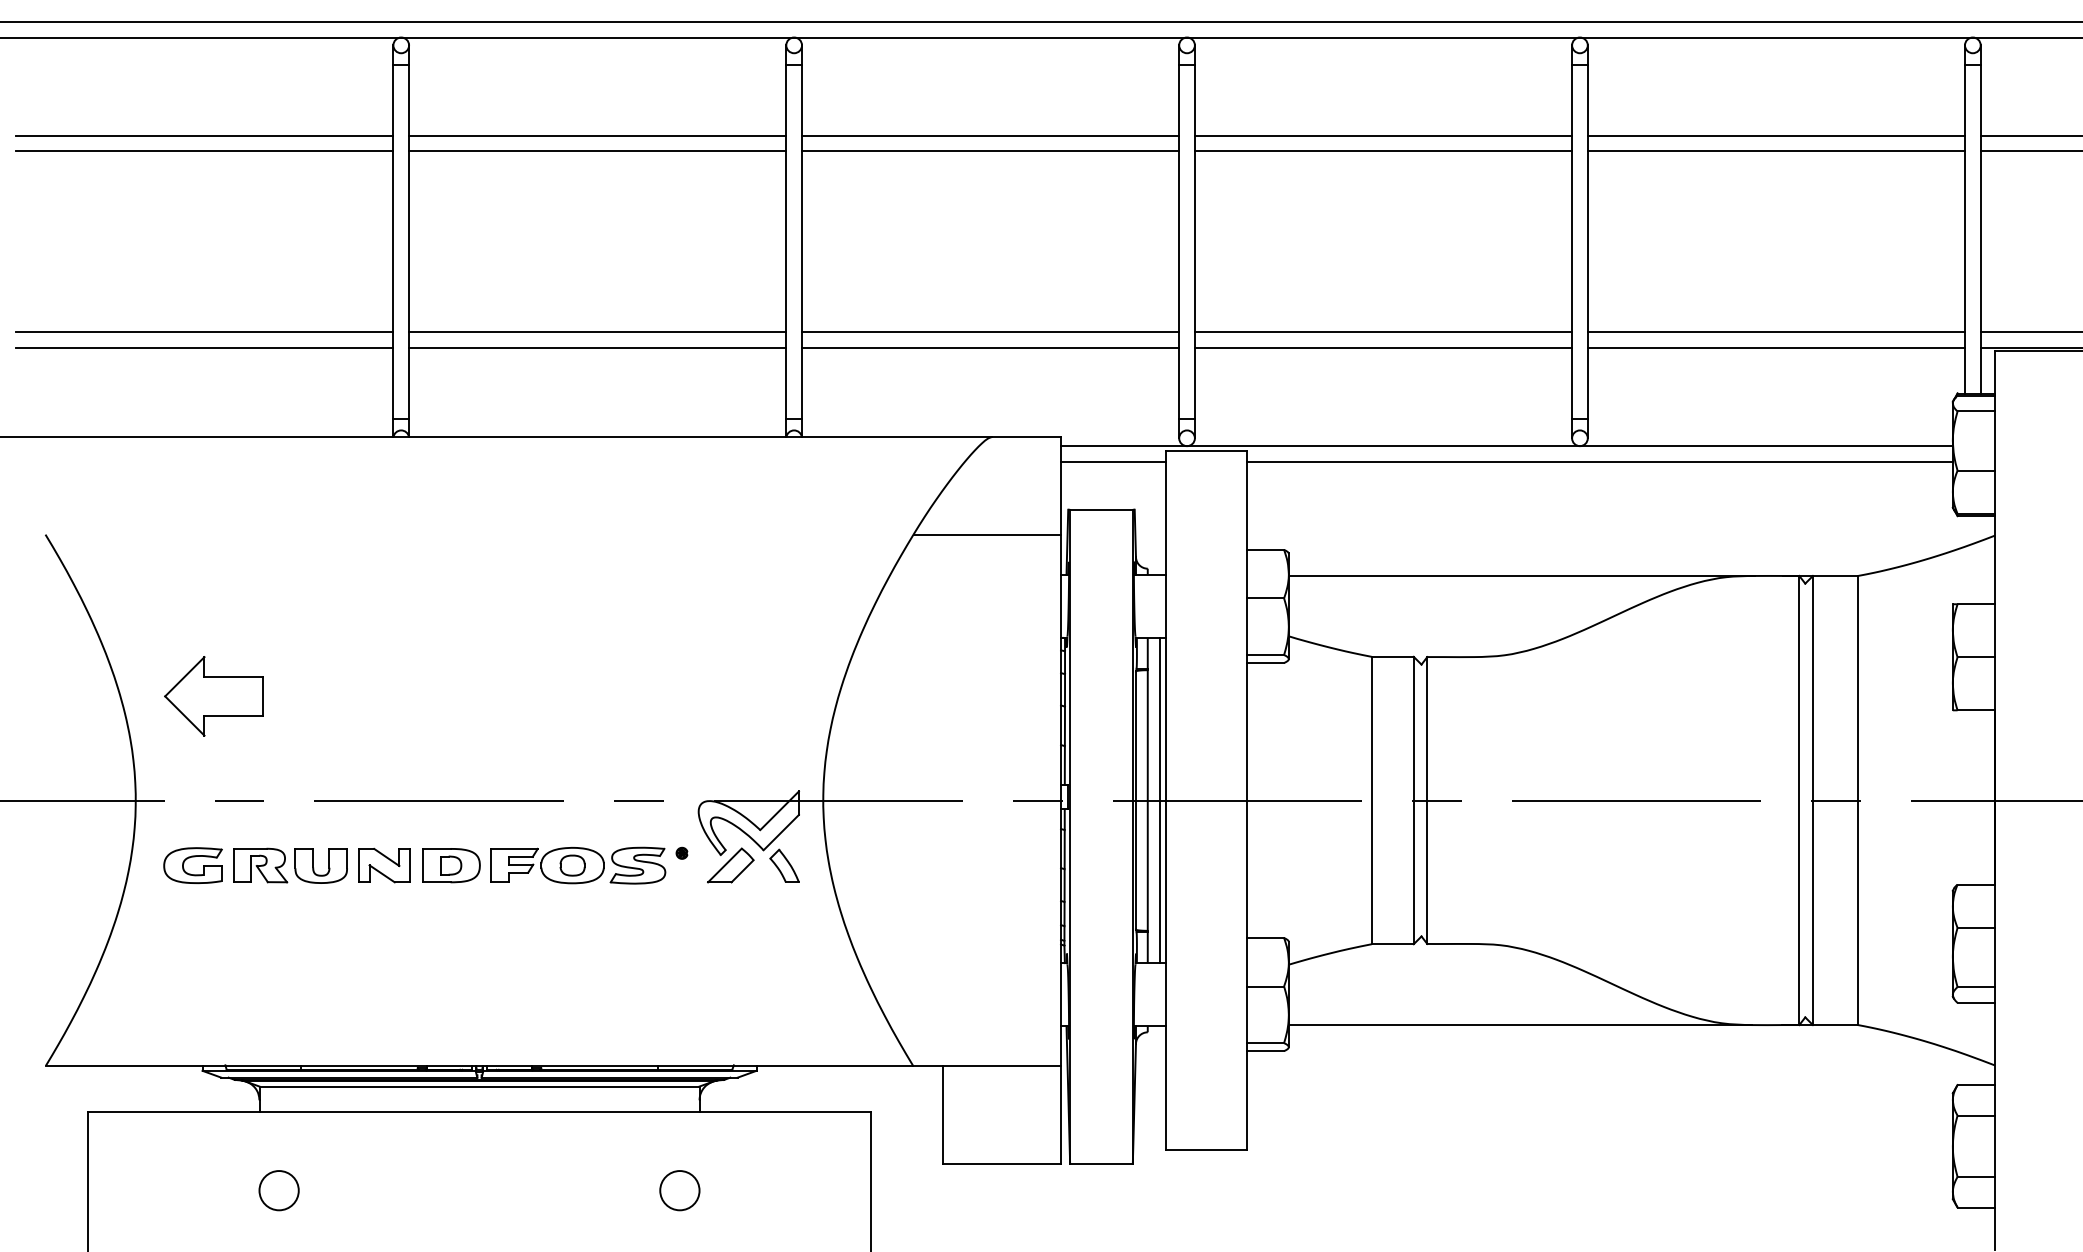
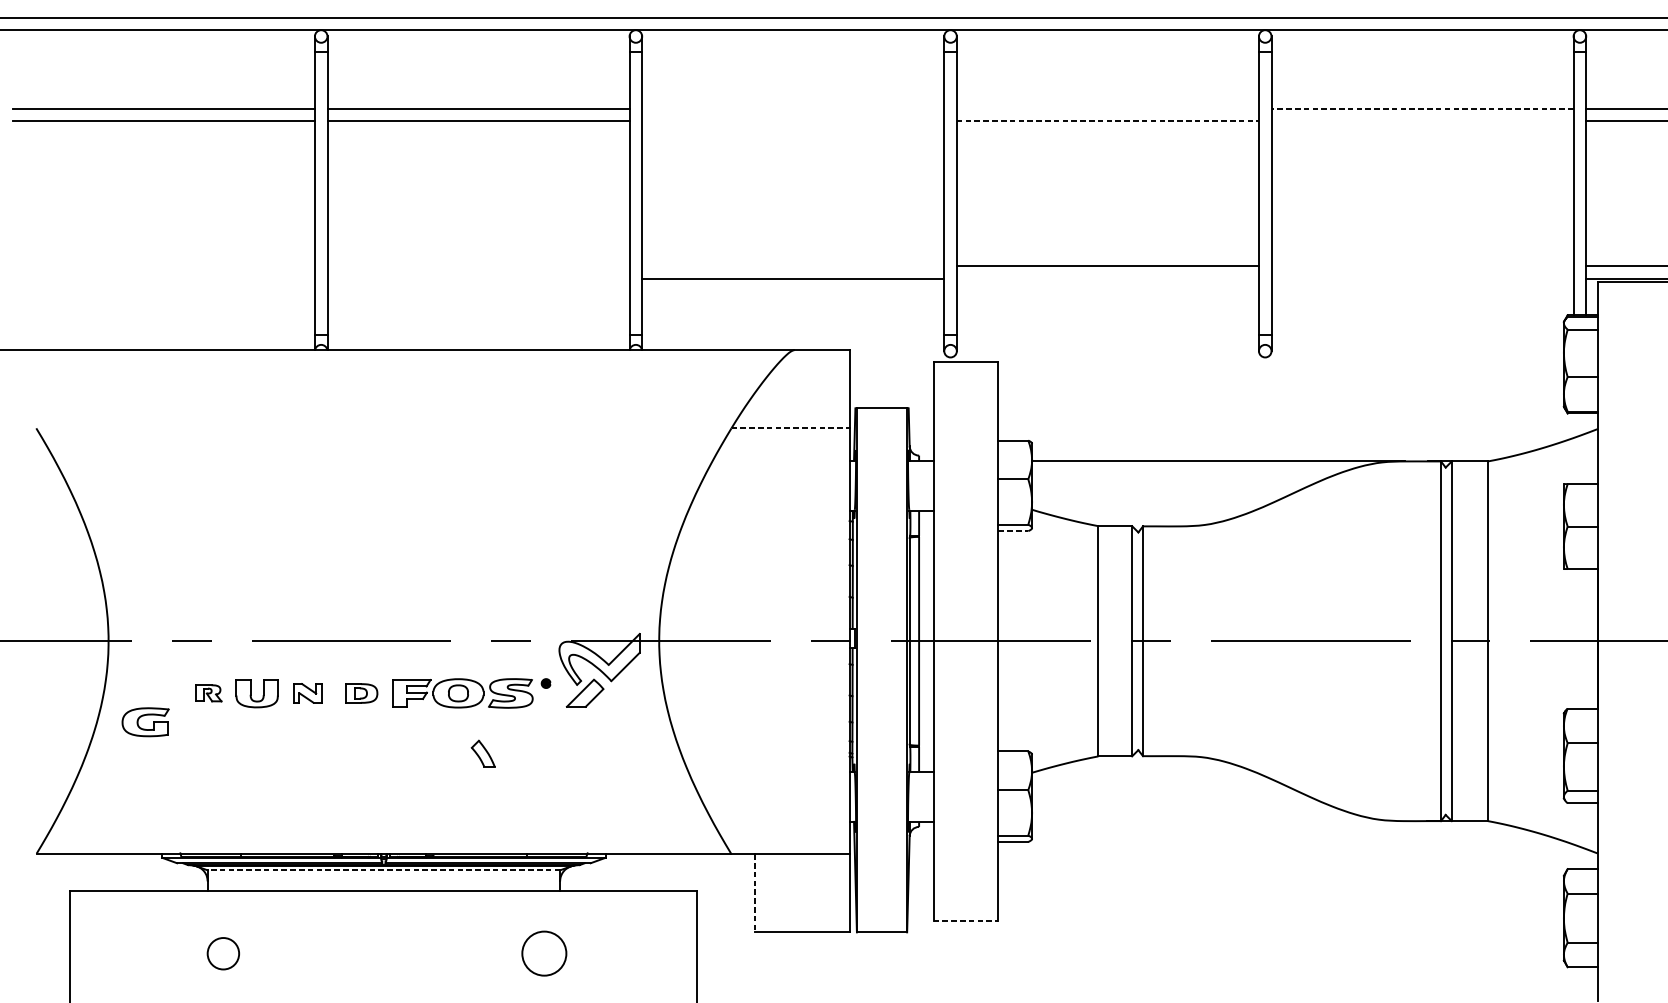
line: (990, 135) -> (793, 108), removed
line: (1383, 135) -> (1107, 108), removed
line: (1776, 135) -> (1422, 108), solid -> dashed
line: (990, 151) -> (793, 121), removed
line: (1383, 151) -> (1107, 121), solid -> dashed
line: (1776, 151) -> (1422, 121), removed
line: (204, 332) -> (163, 266), removed
line: (597, 332) -> (478, 266), removed
line: (990, 332) -> (793, 266), removed
line: (1776, 332) -> (1422, 266), removed
line: (204, 347) -> (163, 278), removed
line: (597, 347) -> (478, 278), removed
line: (1383, 347) -> (1107, 278), removed
line: (1776, 347) -> (1422, 278), removed
line: (1506, 446) -> (1206, 357), removed
line: (1113, 461) -> (891, 369), removed
line: (1599, 461) -> (1280, 369), removed
line: (987, 534) -> (790, 428), solid -> dashed
line: (1265, 663) -> (1013, 531), solid -> dashed
part: (213, 696) -> (170, 557), removed
line: (1159, 800) -> (928, 641), removed
part: (189, 858) -> (142, 716), moved
part: (260, 865) -> (208, 693), size x0.6
part: (384, 865) -> (307, 693), size x0.7
part: (451, 865) -> (361, 693), size x0.7
part: (784, 865) -> (483, 753), moved
line: (1520, 1025) -> (1217, 821), removed
line: (479, 1086) -> (383, 870), solid -> dashed
line: (943, 1115) -> (755, 893), solid -> dashed
line: (1206, 1149) -> (966, 920), solid -> dashed
circle: (679, 1190) -> (544, 953), size x1.4

